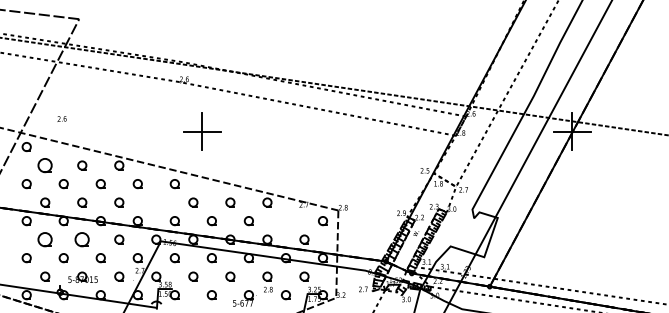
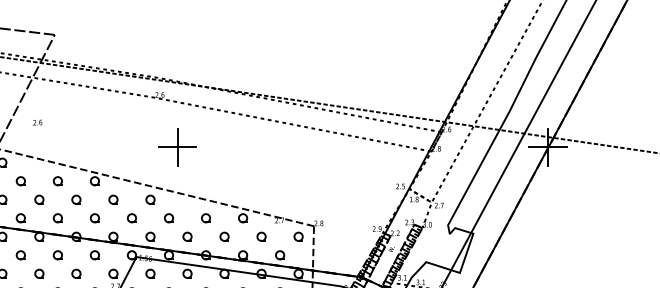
text: (61, 118) -> (37, 122), moved
part: (45, 165) -> (21, 181), size x0.62
part: (156, 202) -> (132, 218), added
part: (285, 221) -> (261, 237), added
part: (45, 239) -> (21, 255), size x0.62
part: (82, 239) -> (58, 255), size x0.62

